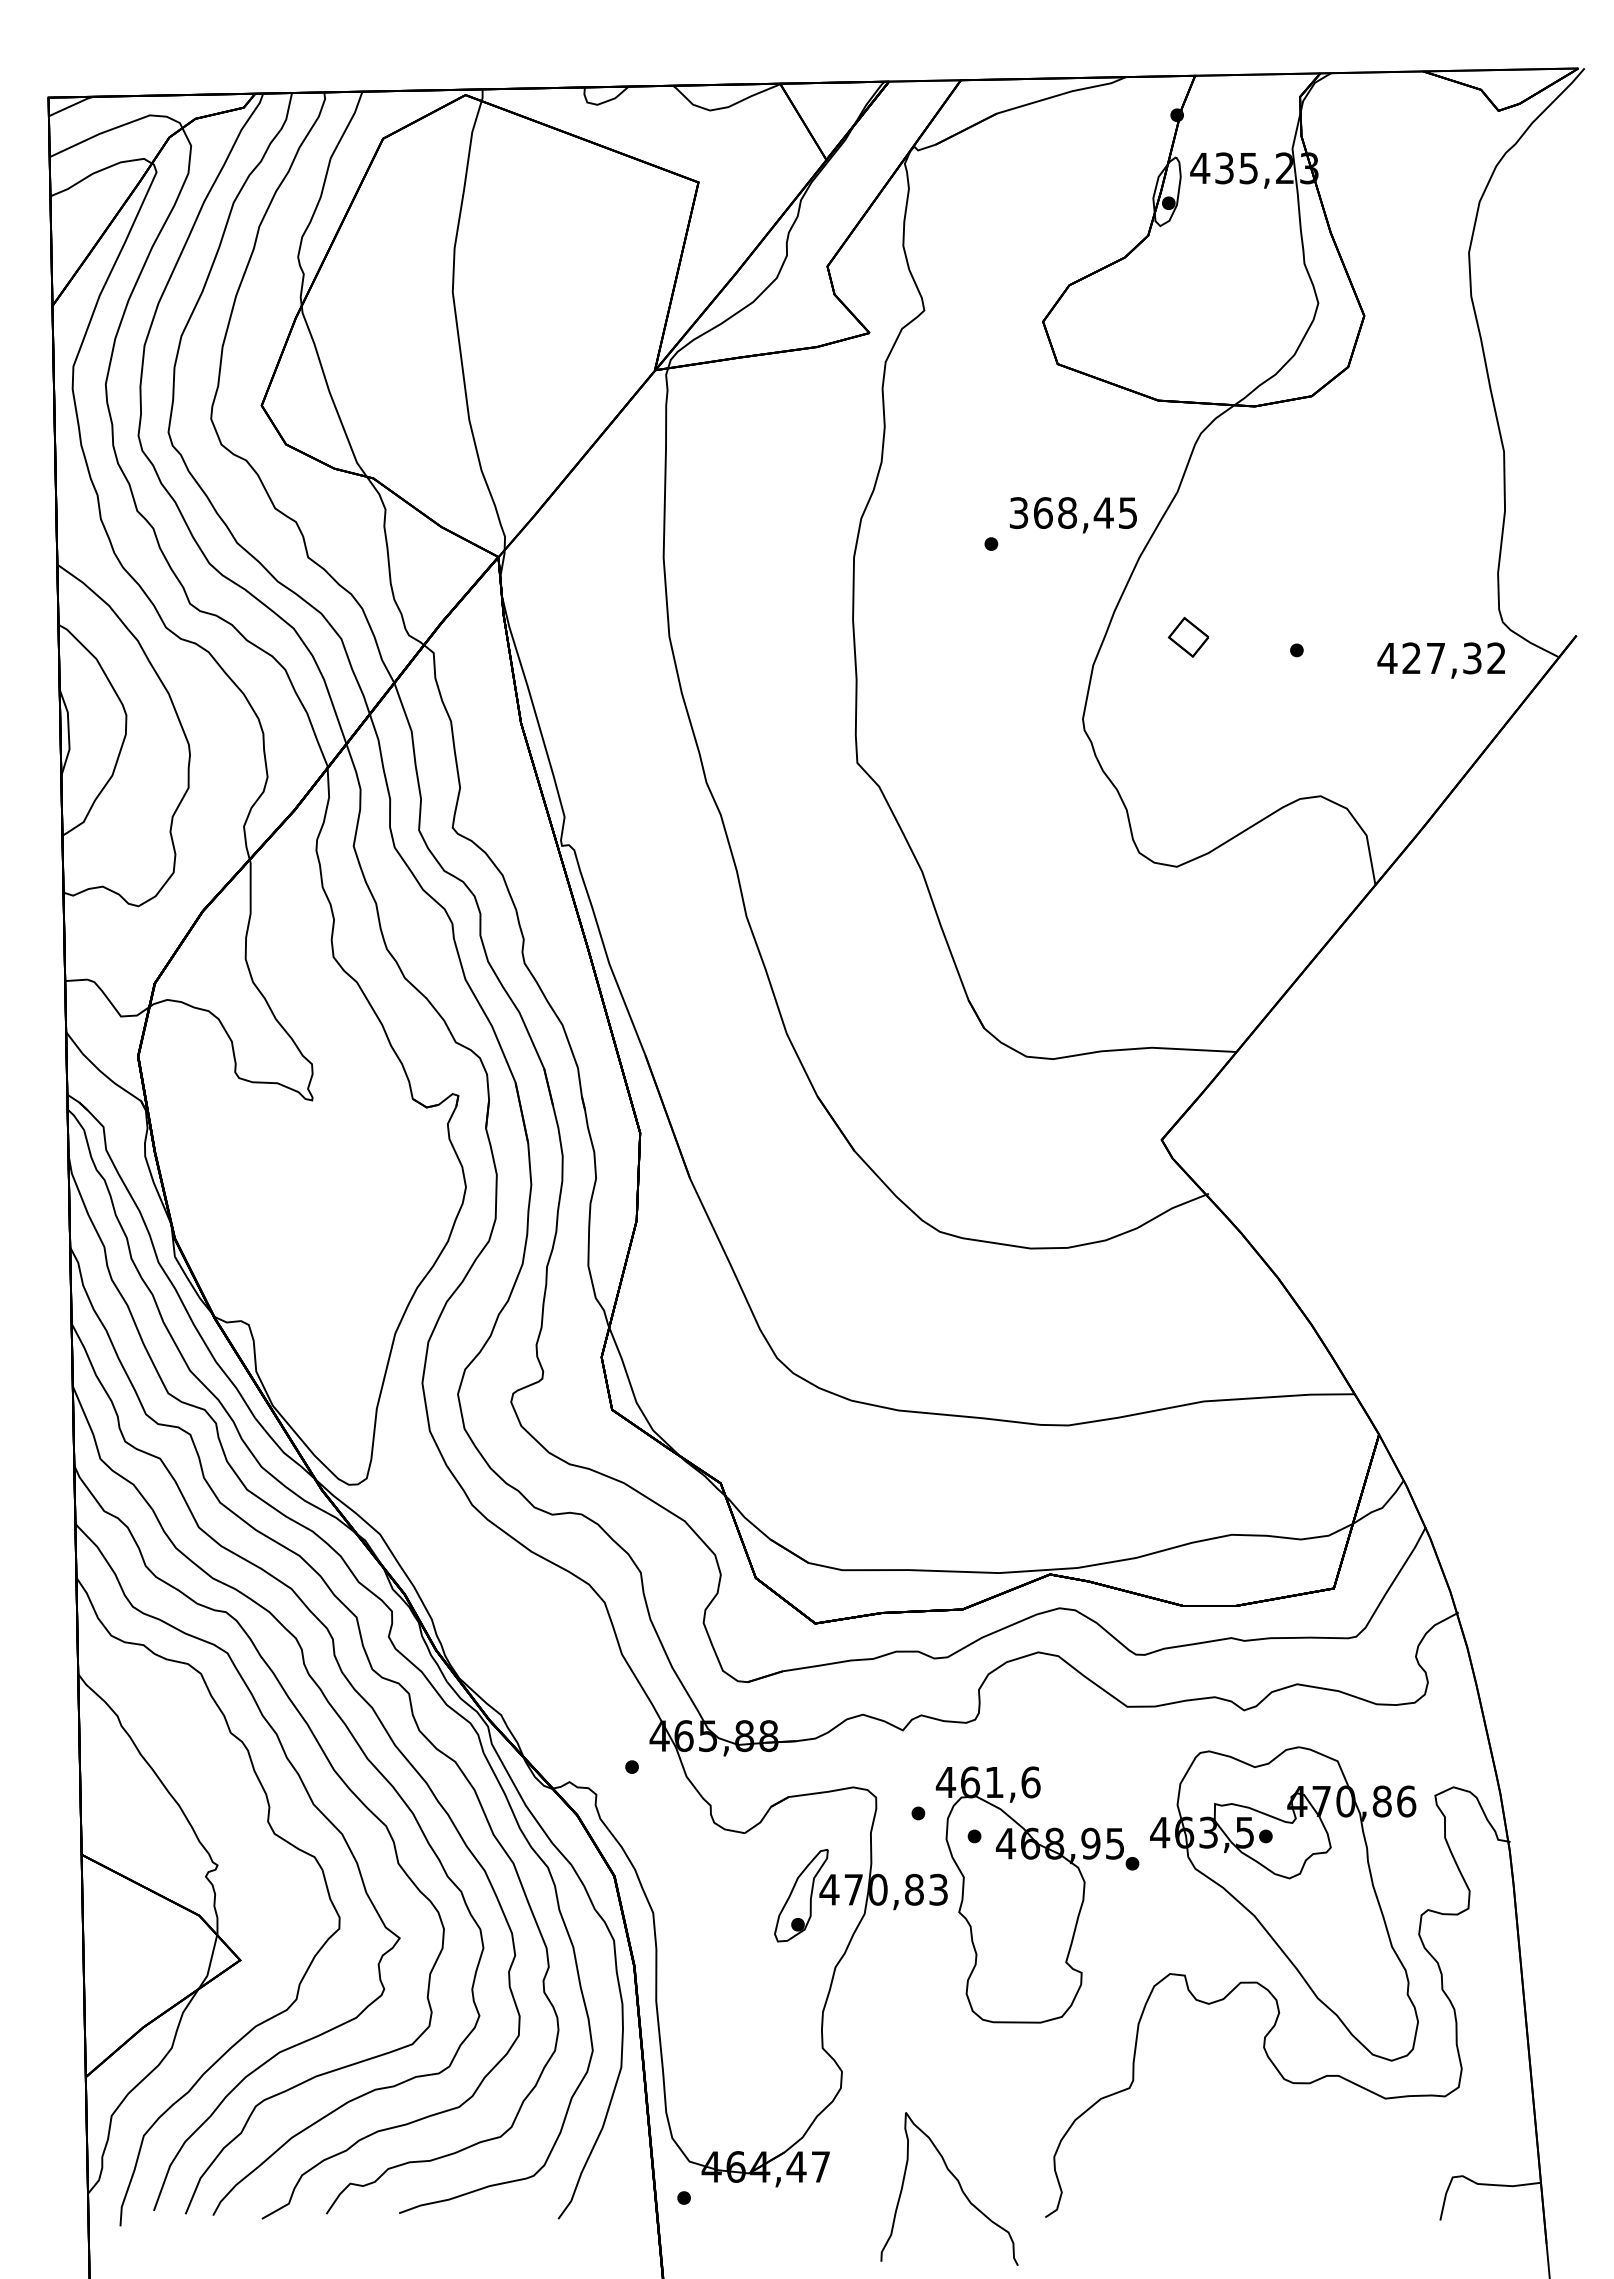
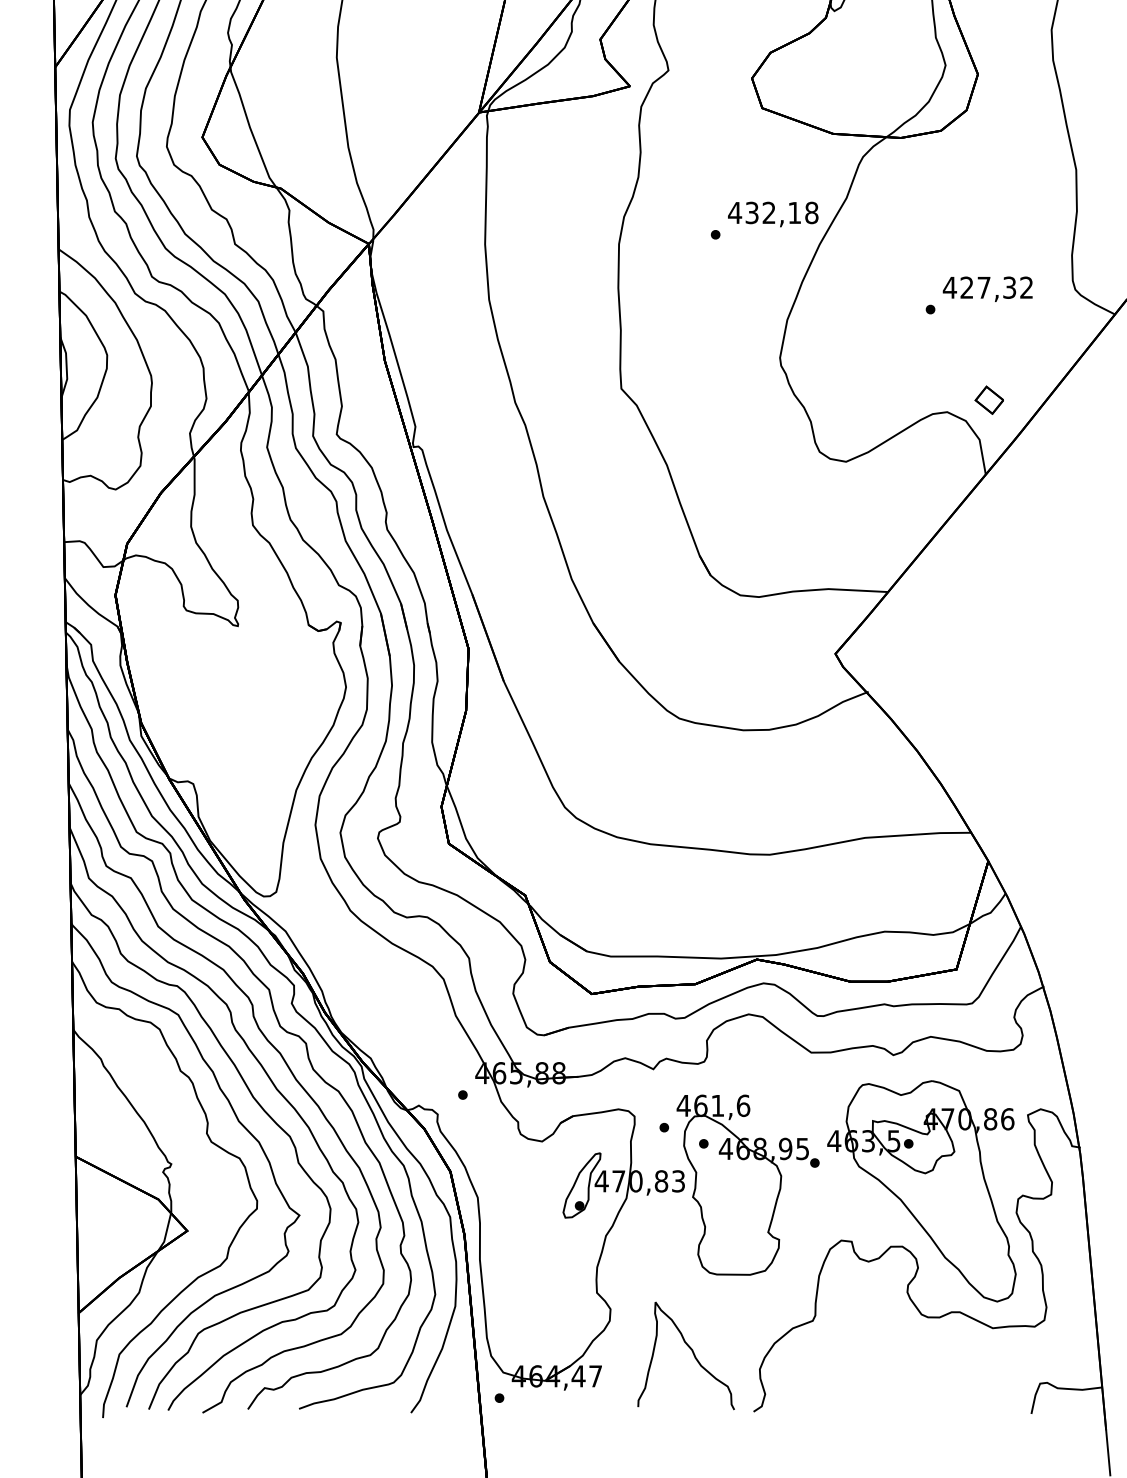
text: (1072, 513) -> (772, 213), 368,45 -> 432,18
part: (1188, 637) -> (989, 400), moved
text: (1440, 660) -> (987, 289), moved
curve: (958, 2184) -> (692, 1352), moved

